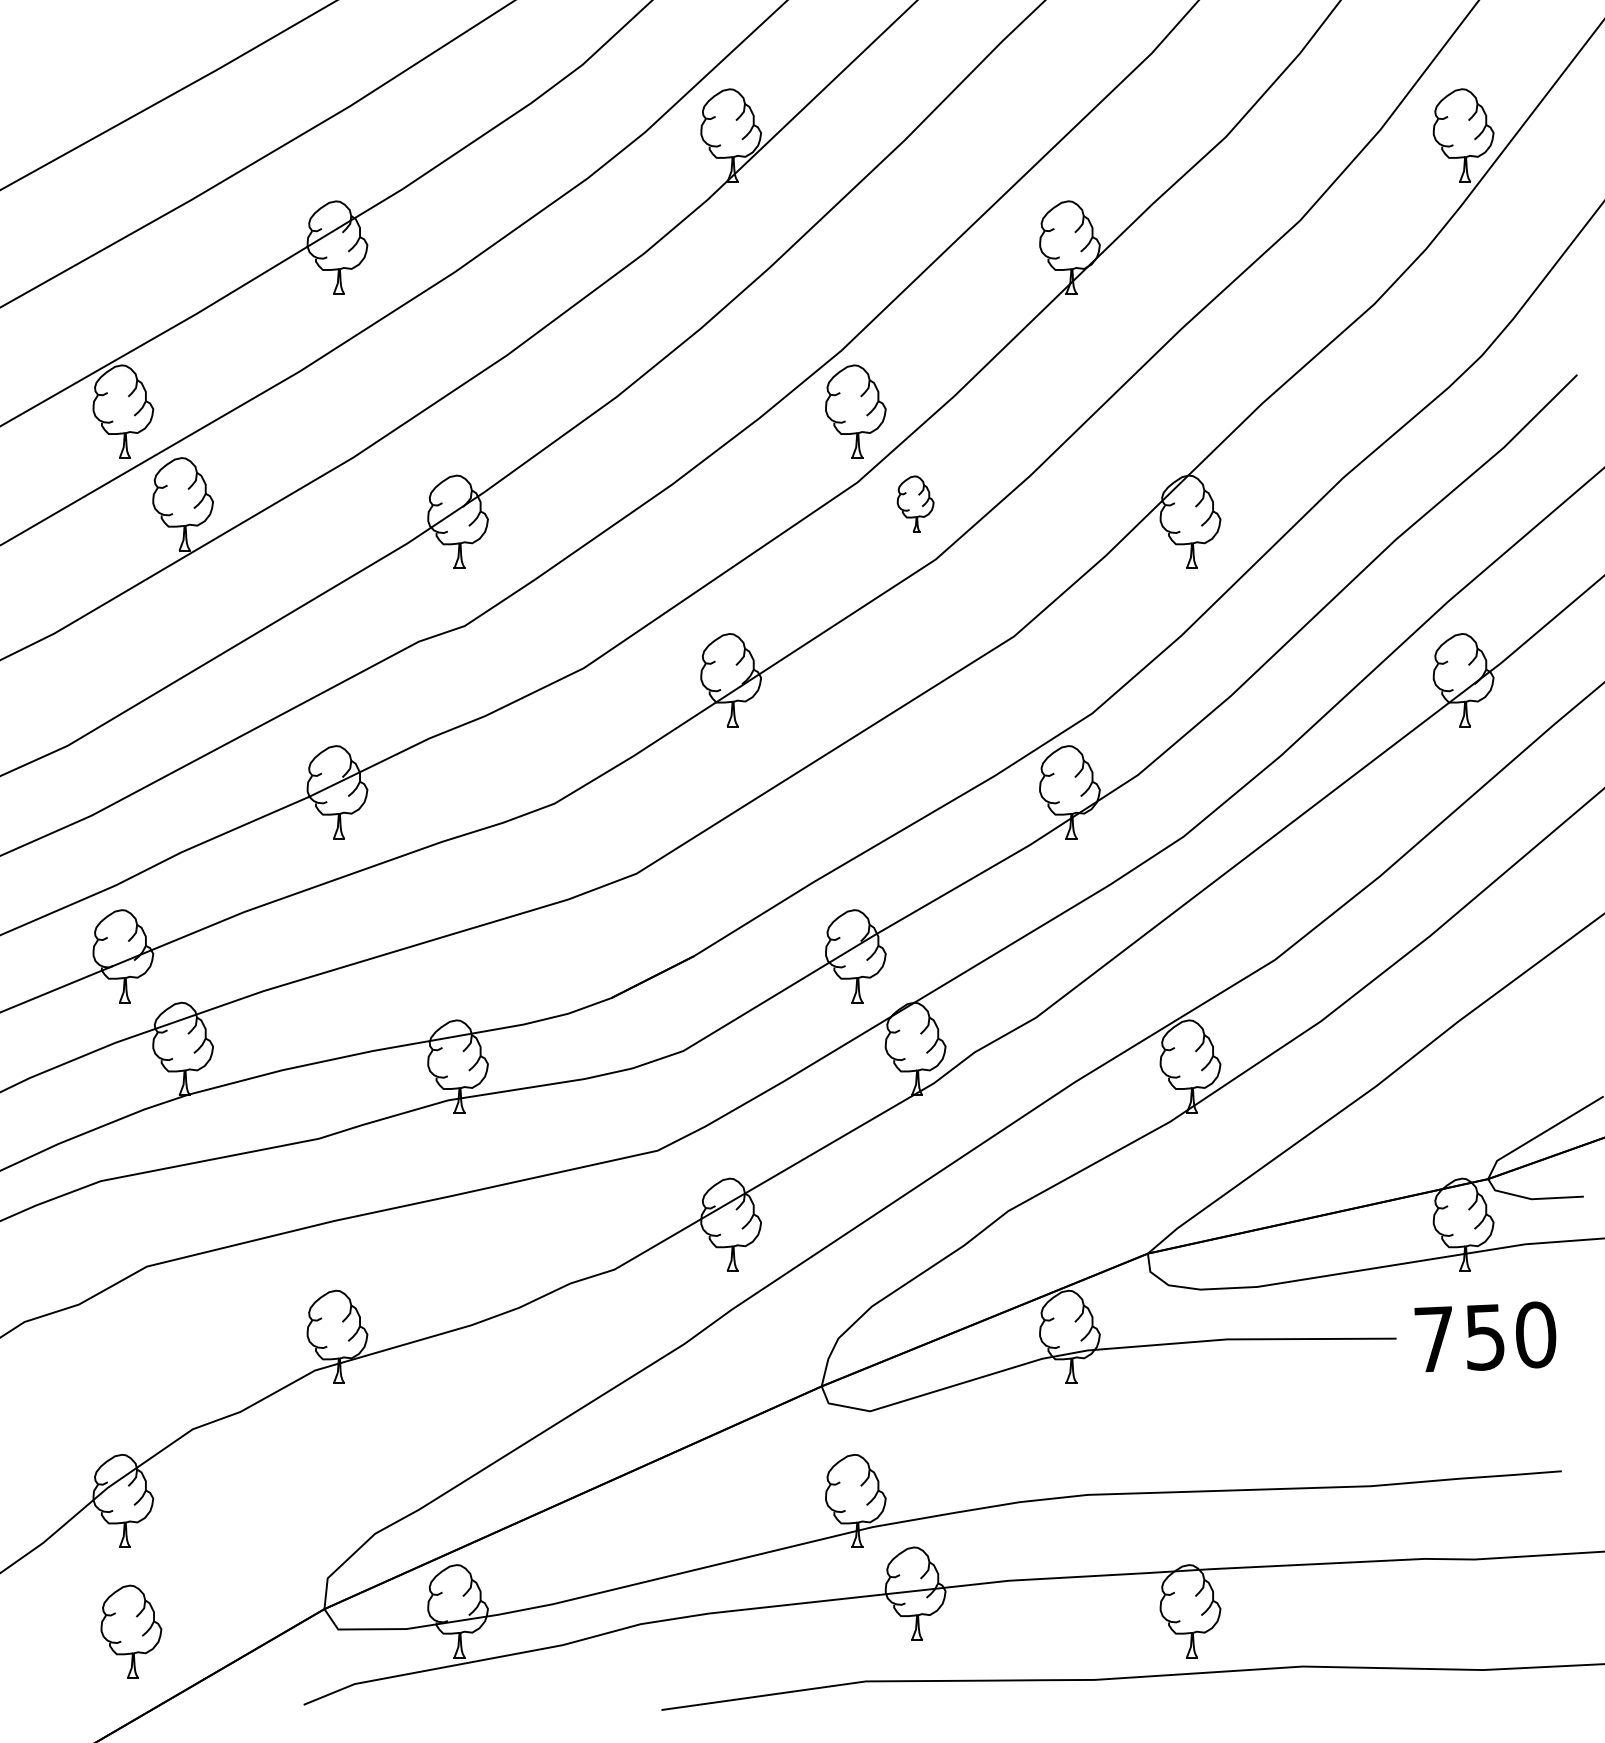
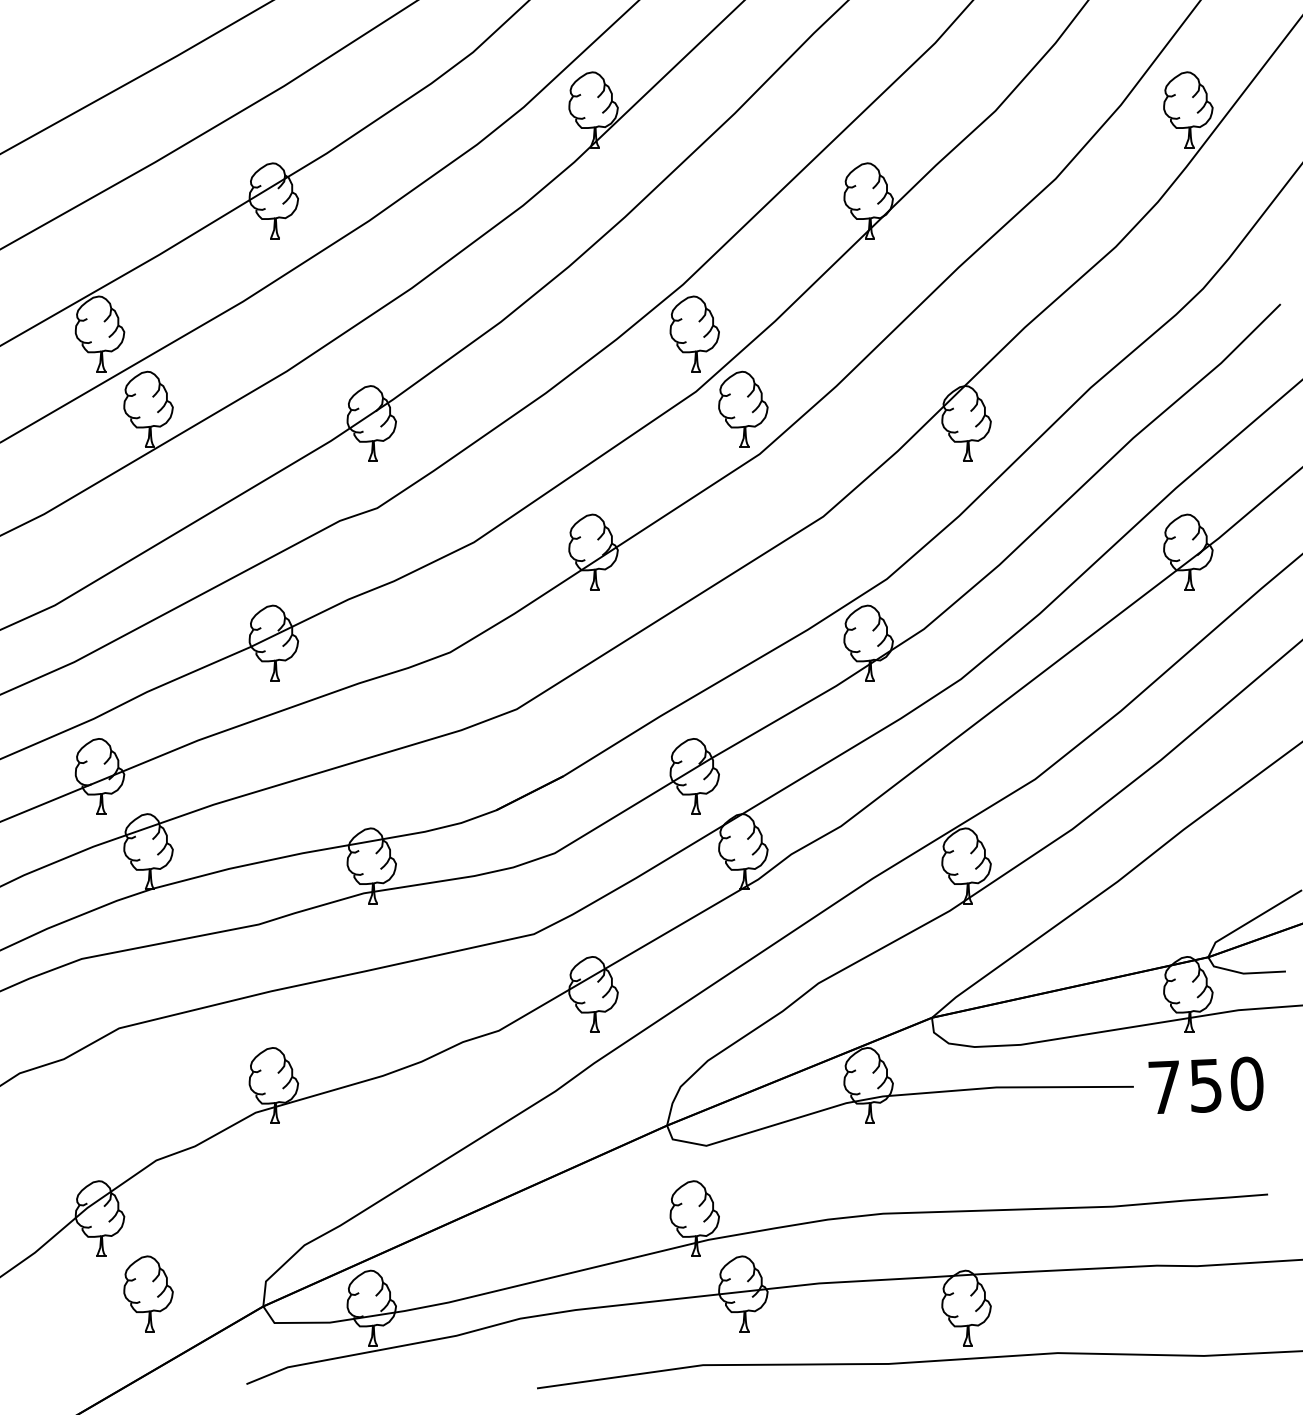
part: (915, 503) -> (743, 408), size x1.67
part: (131, 1631) -> (148, 1293), moved

